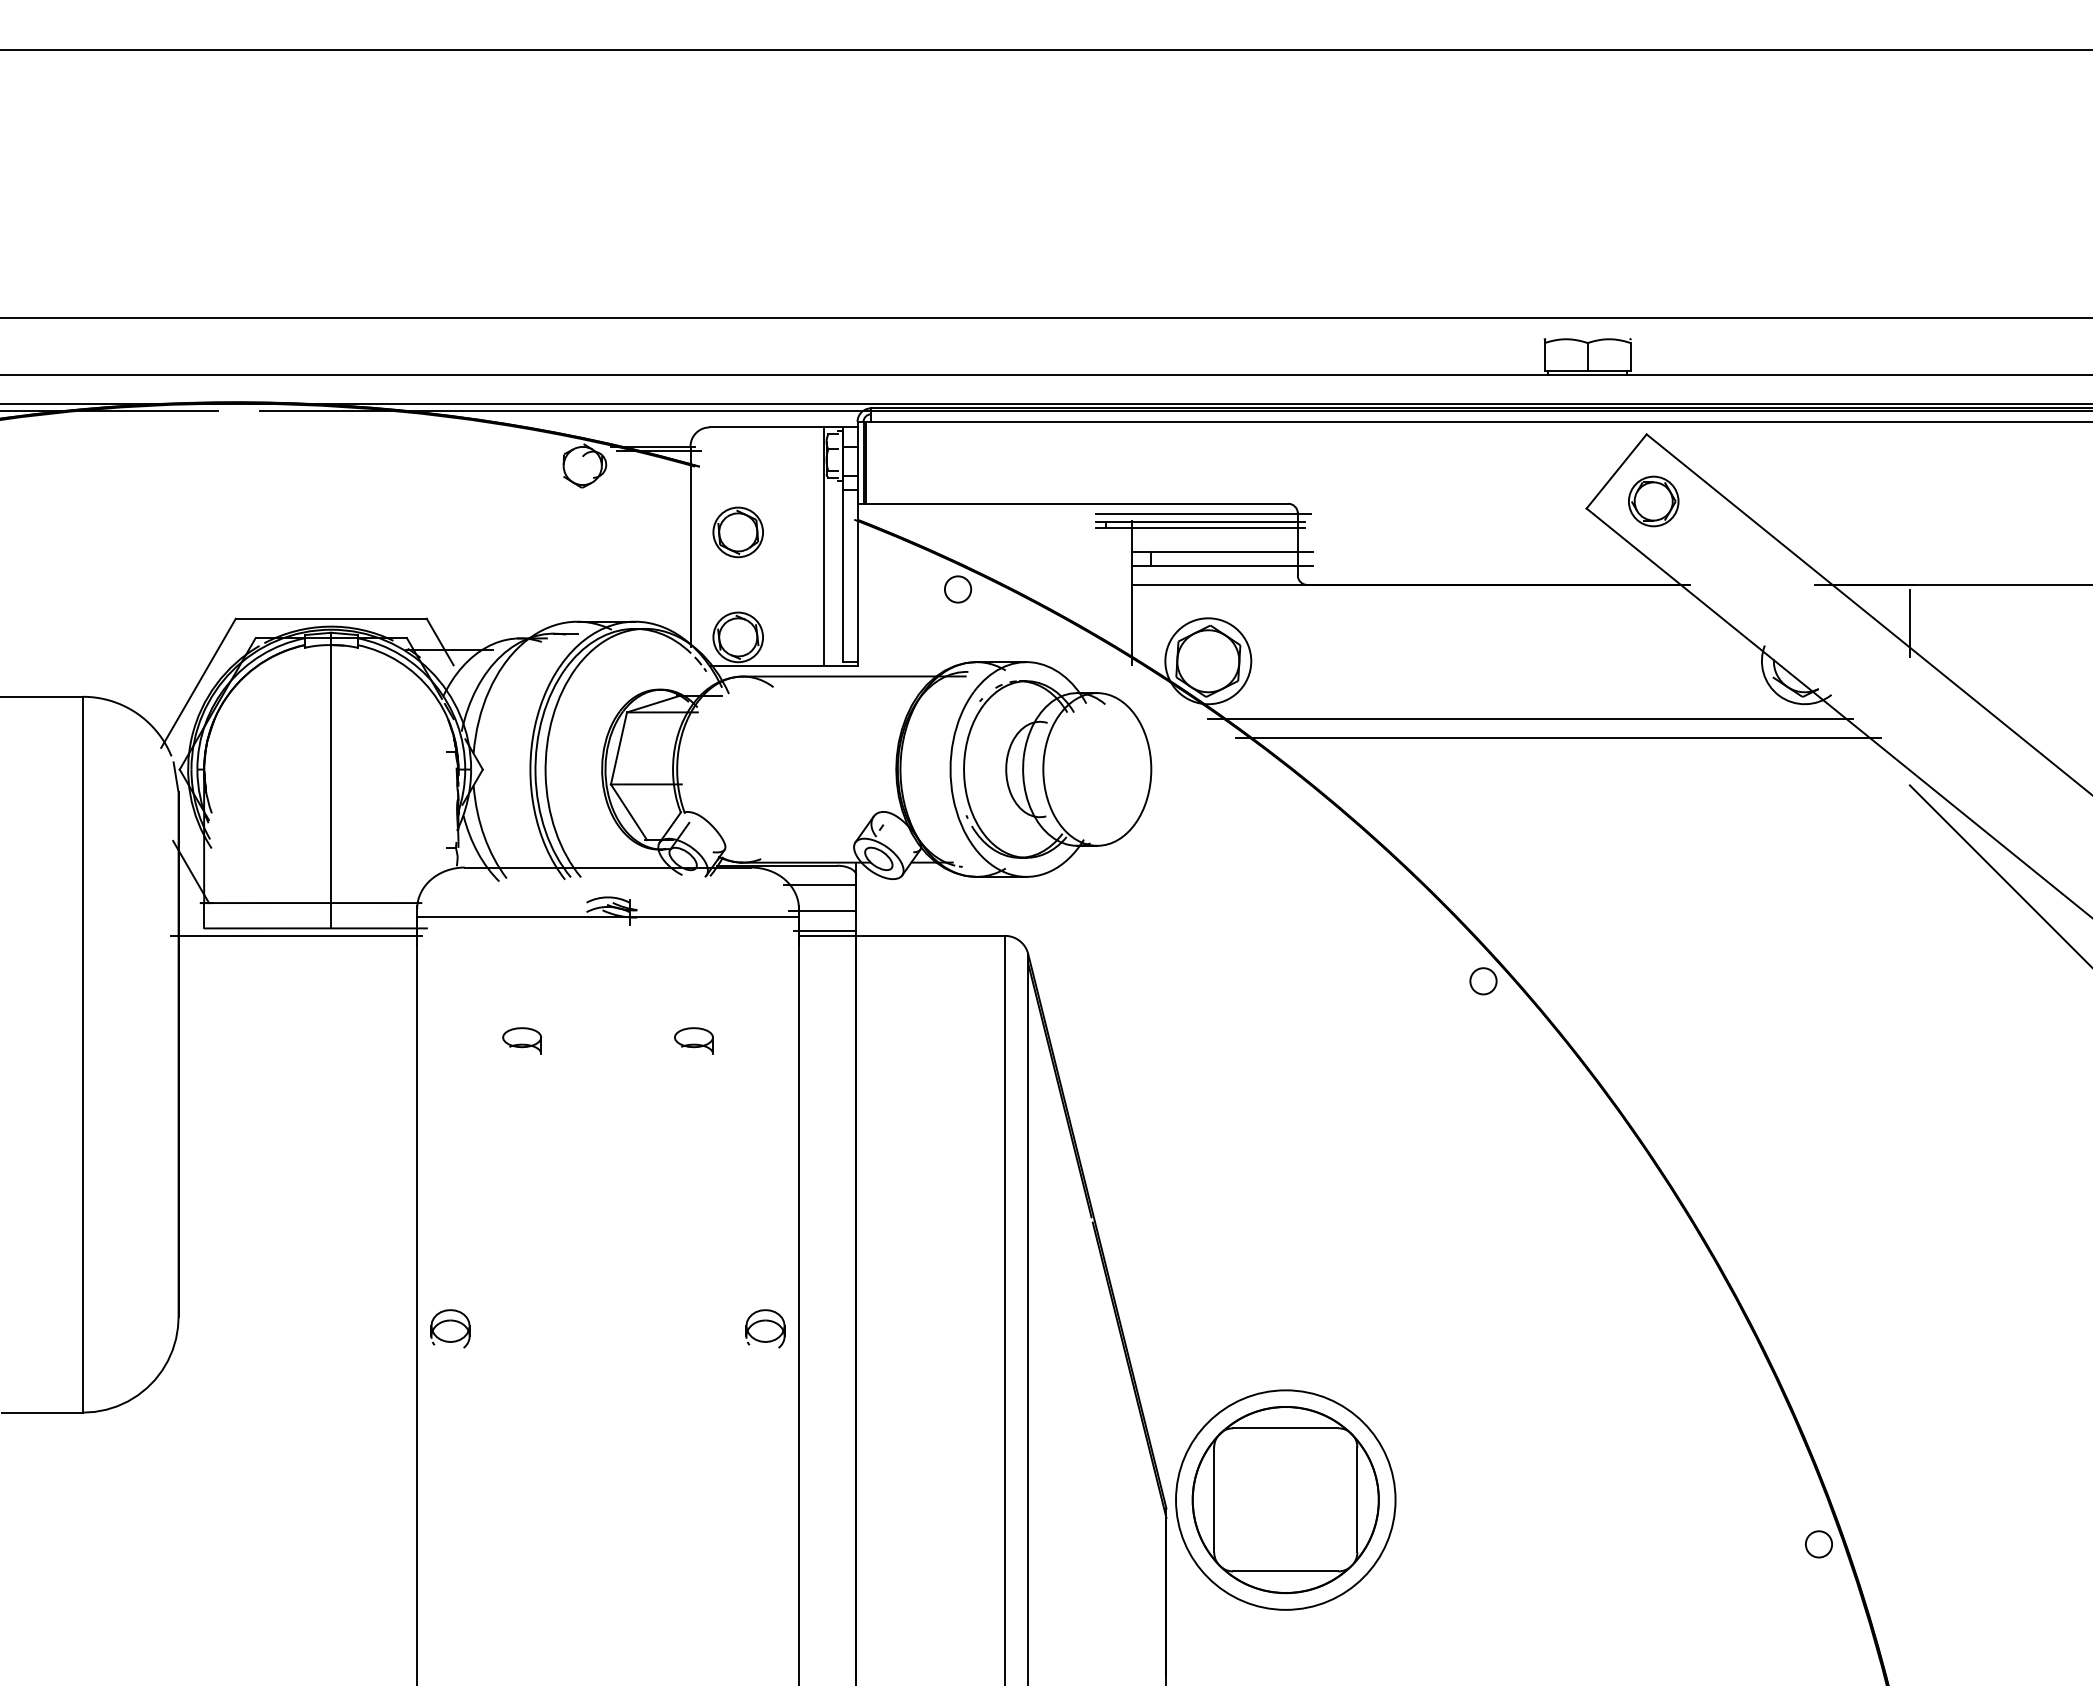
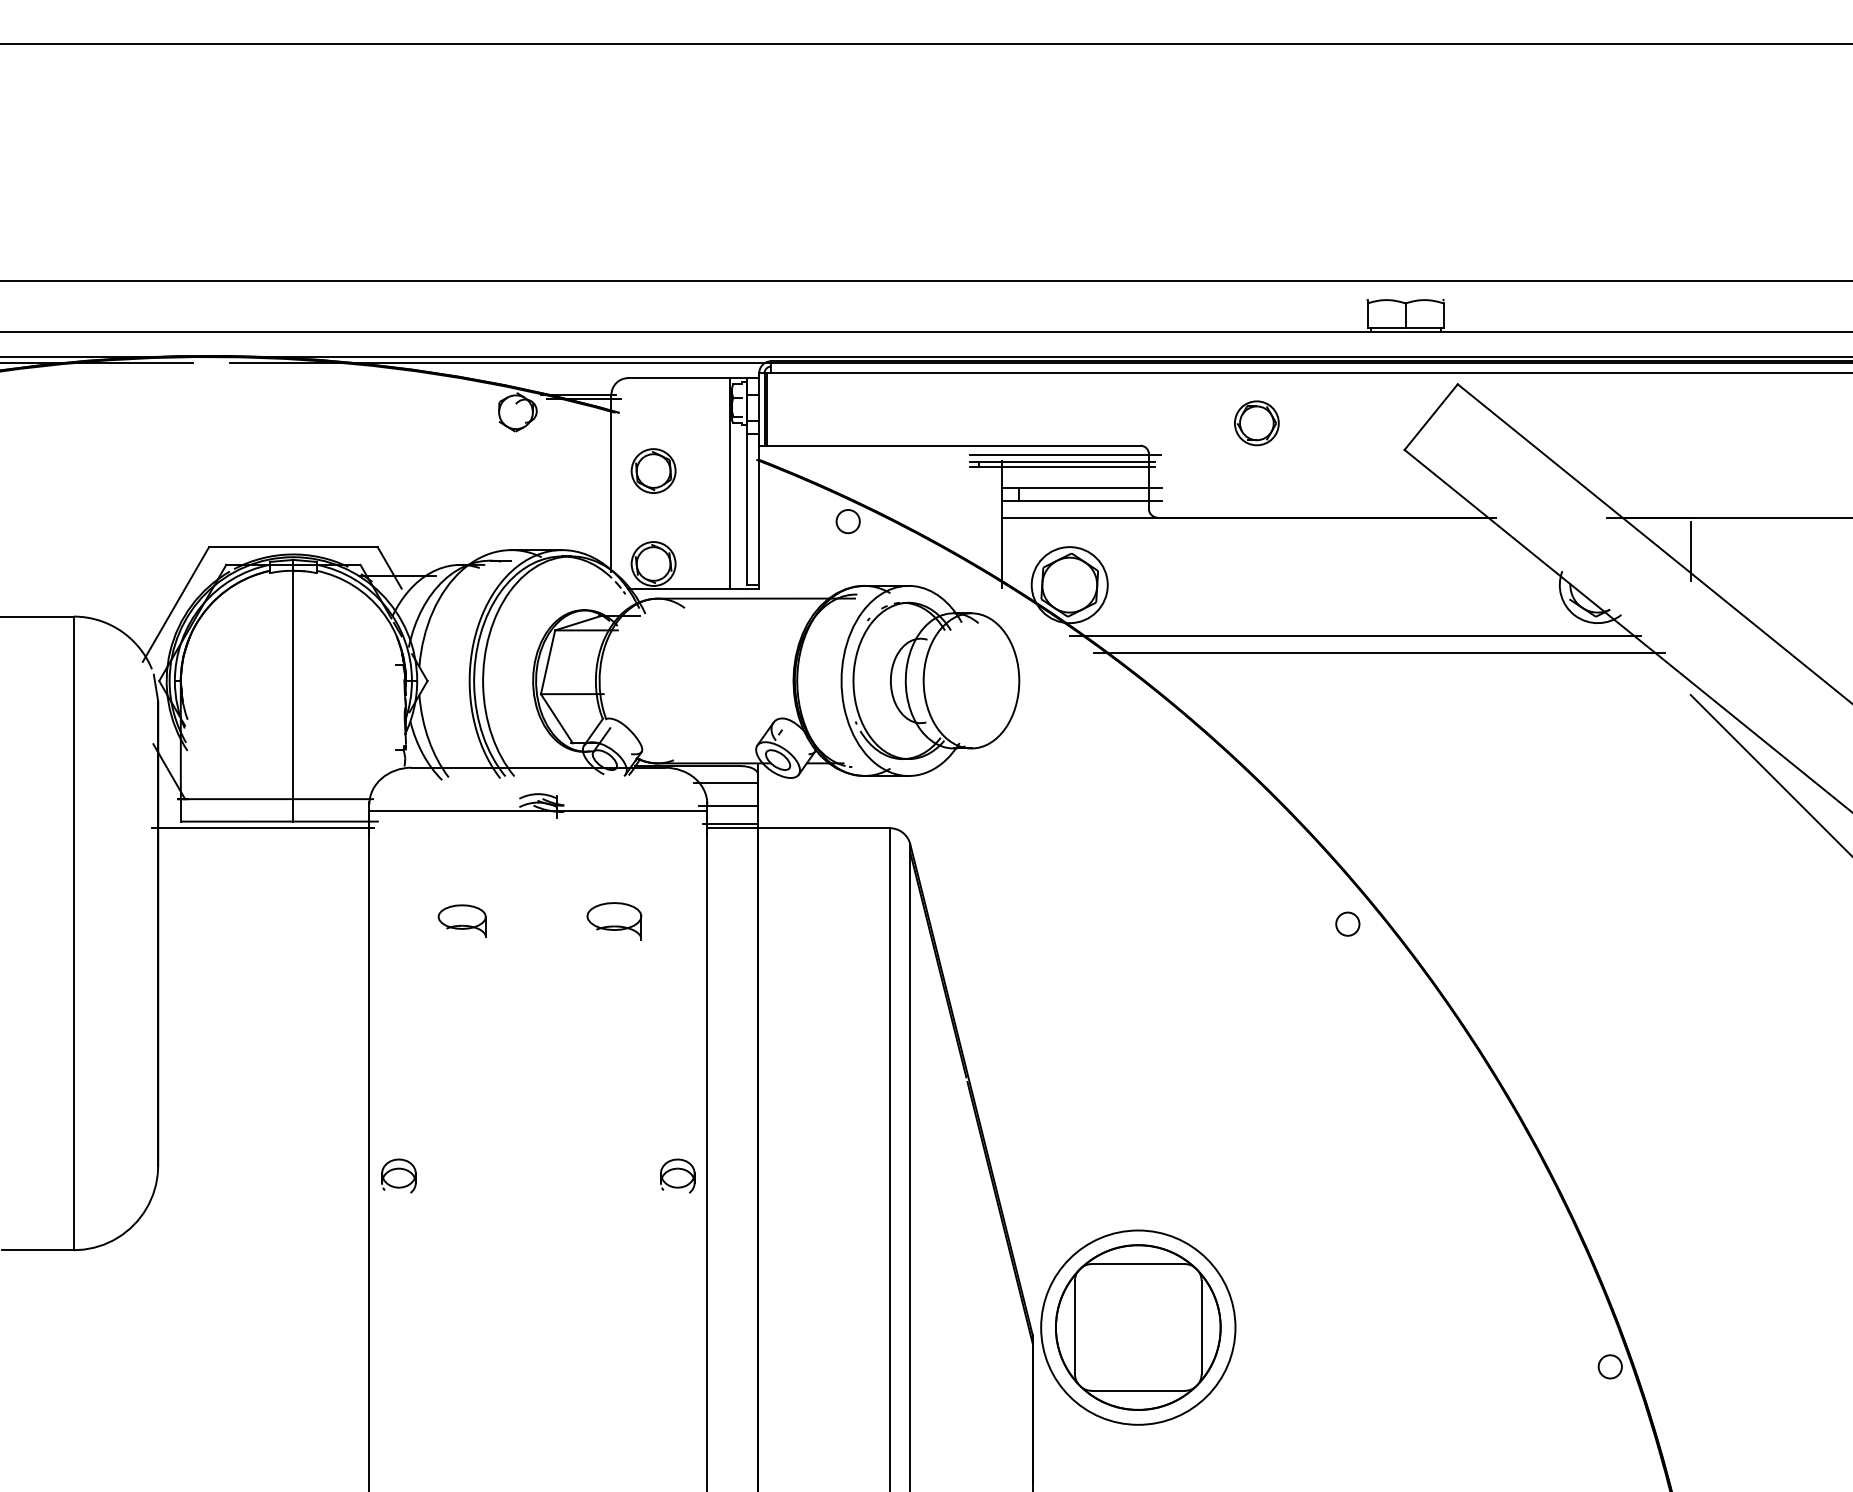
part: (1653, 501) -> (1256, 423), moved
circle: (1483, 981) -> (1347, 924), moved
part: (522, 1040) -> (462, 920), size x1.4
part: (693, 1040) -> (614, 920), size x1.6

